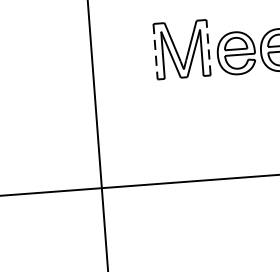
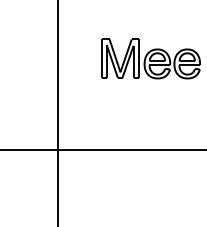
line: (208, 47) -> (138, 58), dashed -> solid
line: (155, 52) -> (101, 59), dashed -> solid

